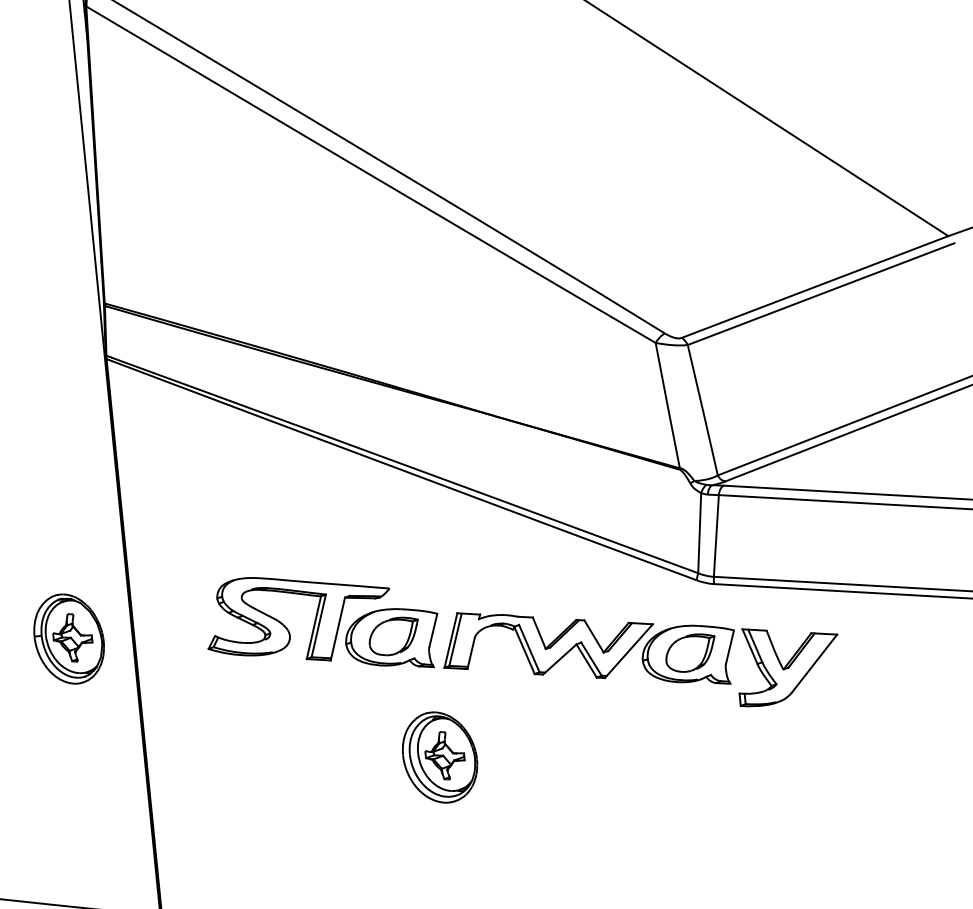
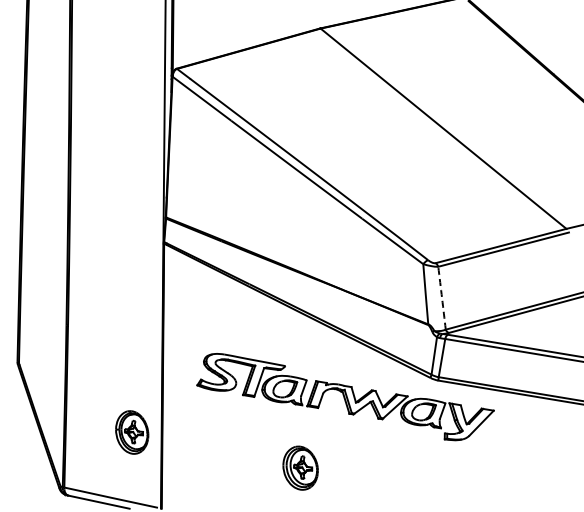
arc: (703, 410) -> (442, 298), solid -> dashed
part: (69, 638) -> (132, 432), moved
part: (439, 756) -> (300, 467), moved

